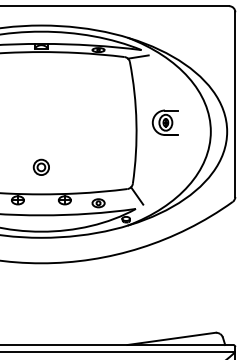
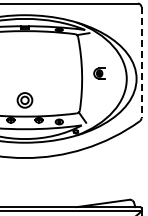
line: (235, 105) -> (141, 63), solid -> dashed
part: (165, 122) -> (99, 73), size x0.7
part: (40, 167) -> (24, 100), size x1.6

